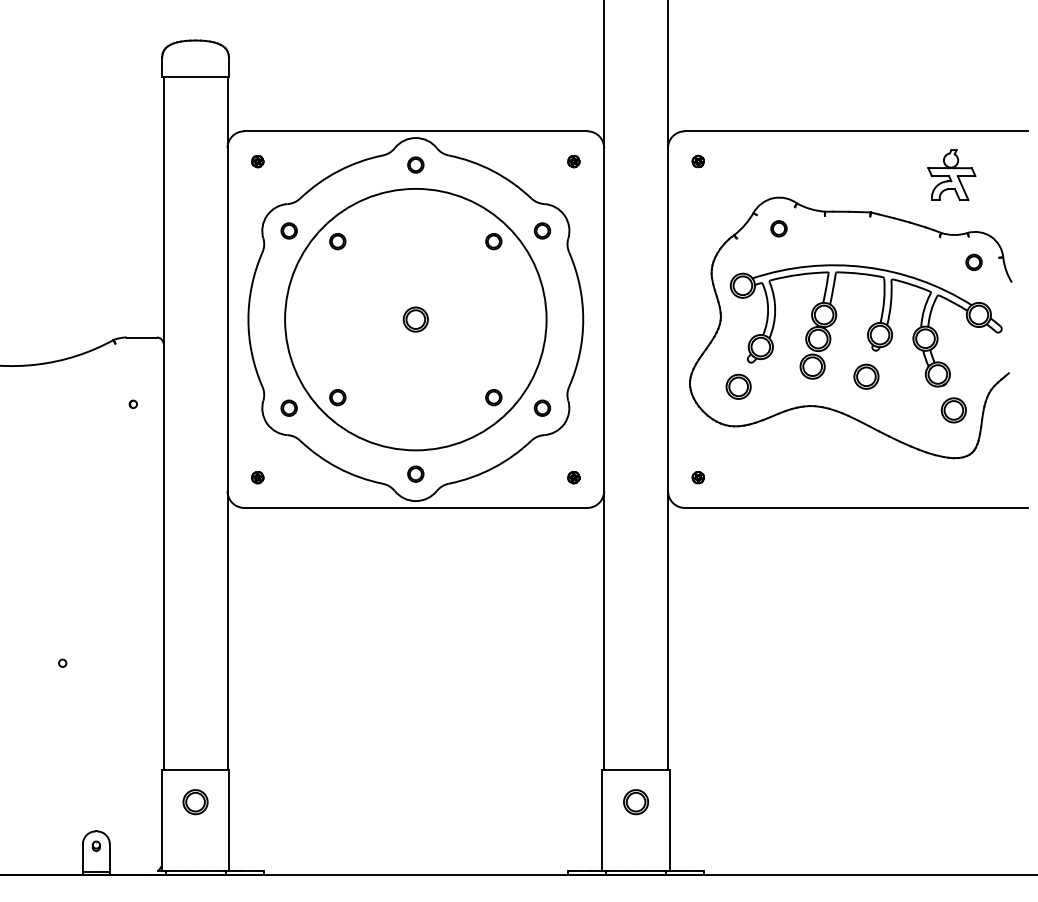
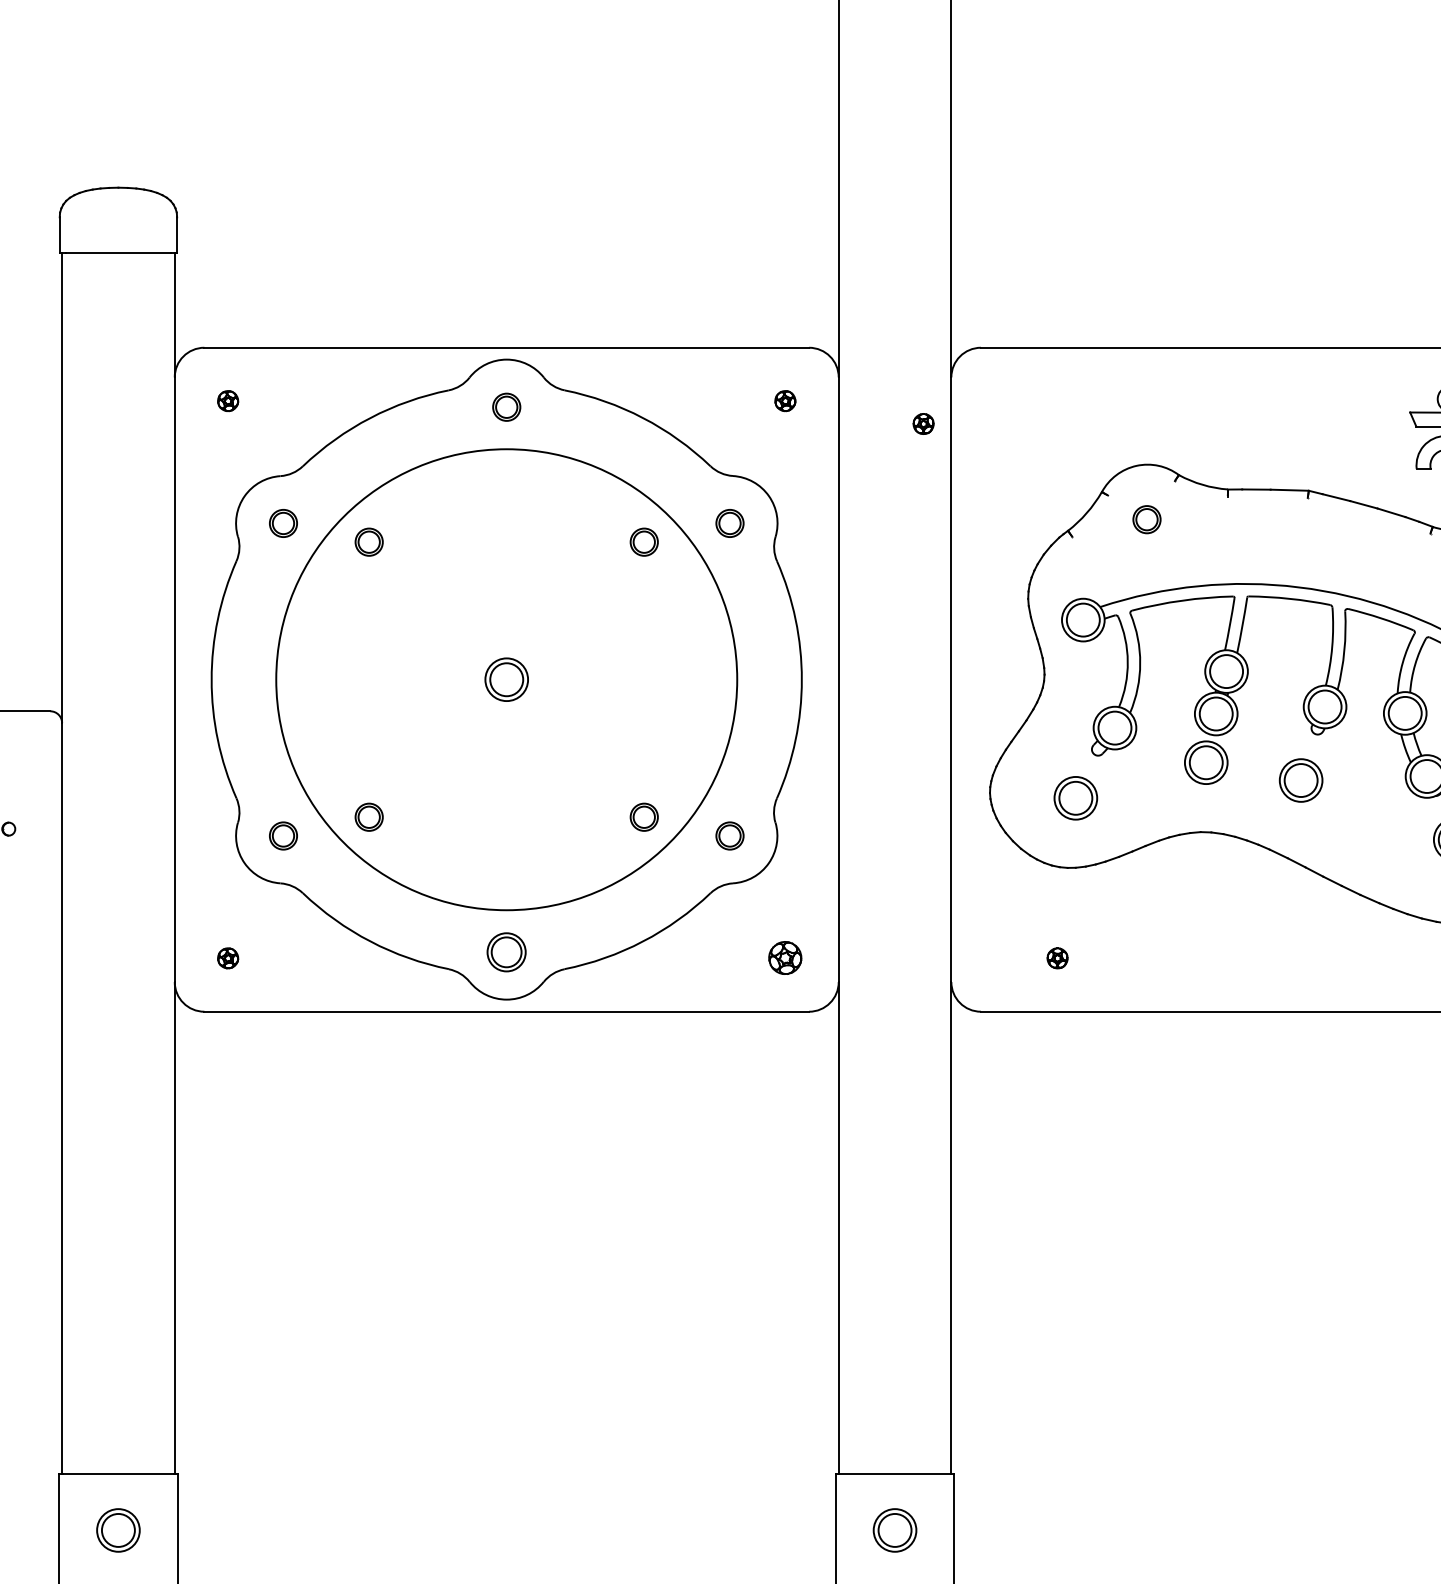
part: (697, 161) -> (922, 423), moved
part: (415, 473) -> (506, 951), size x1.4
part: (573, 477) -> (784, 958), size x1.6
part: (697, 477) -> (1056, 958), moved

